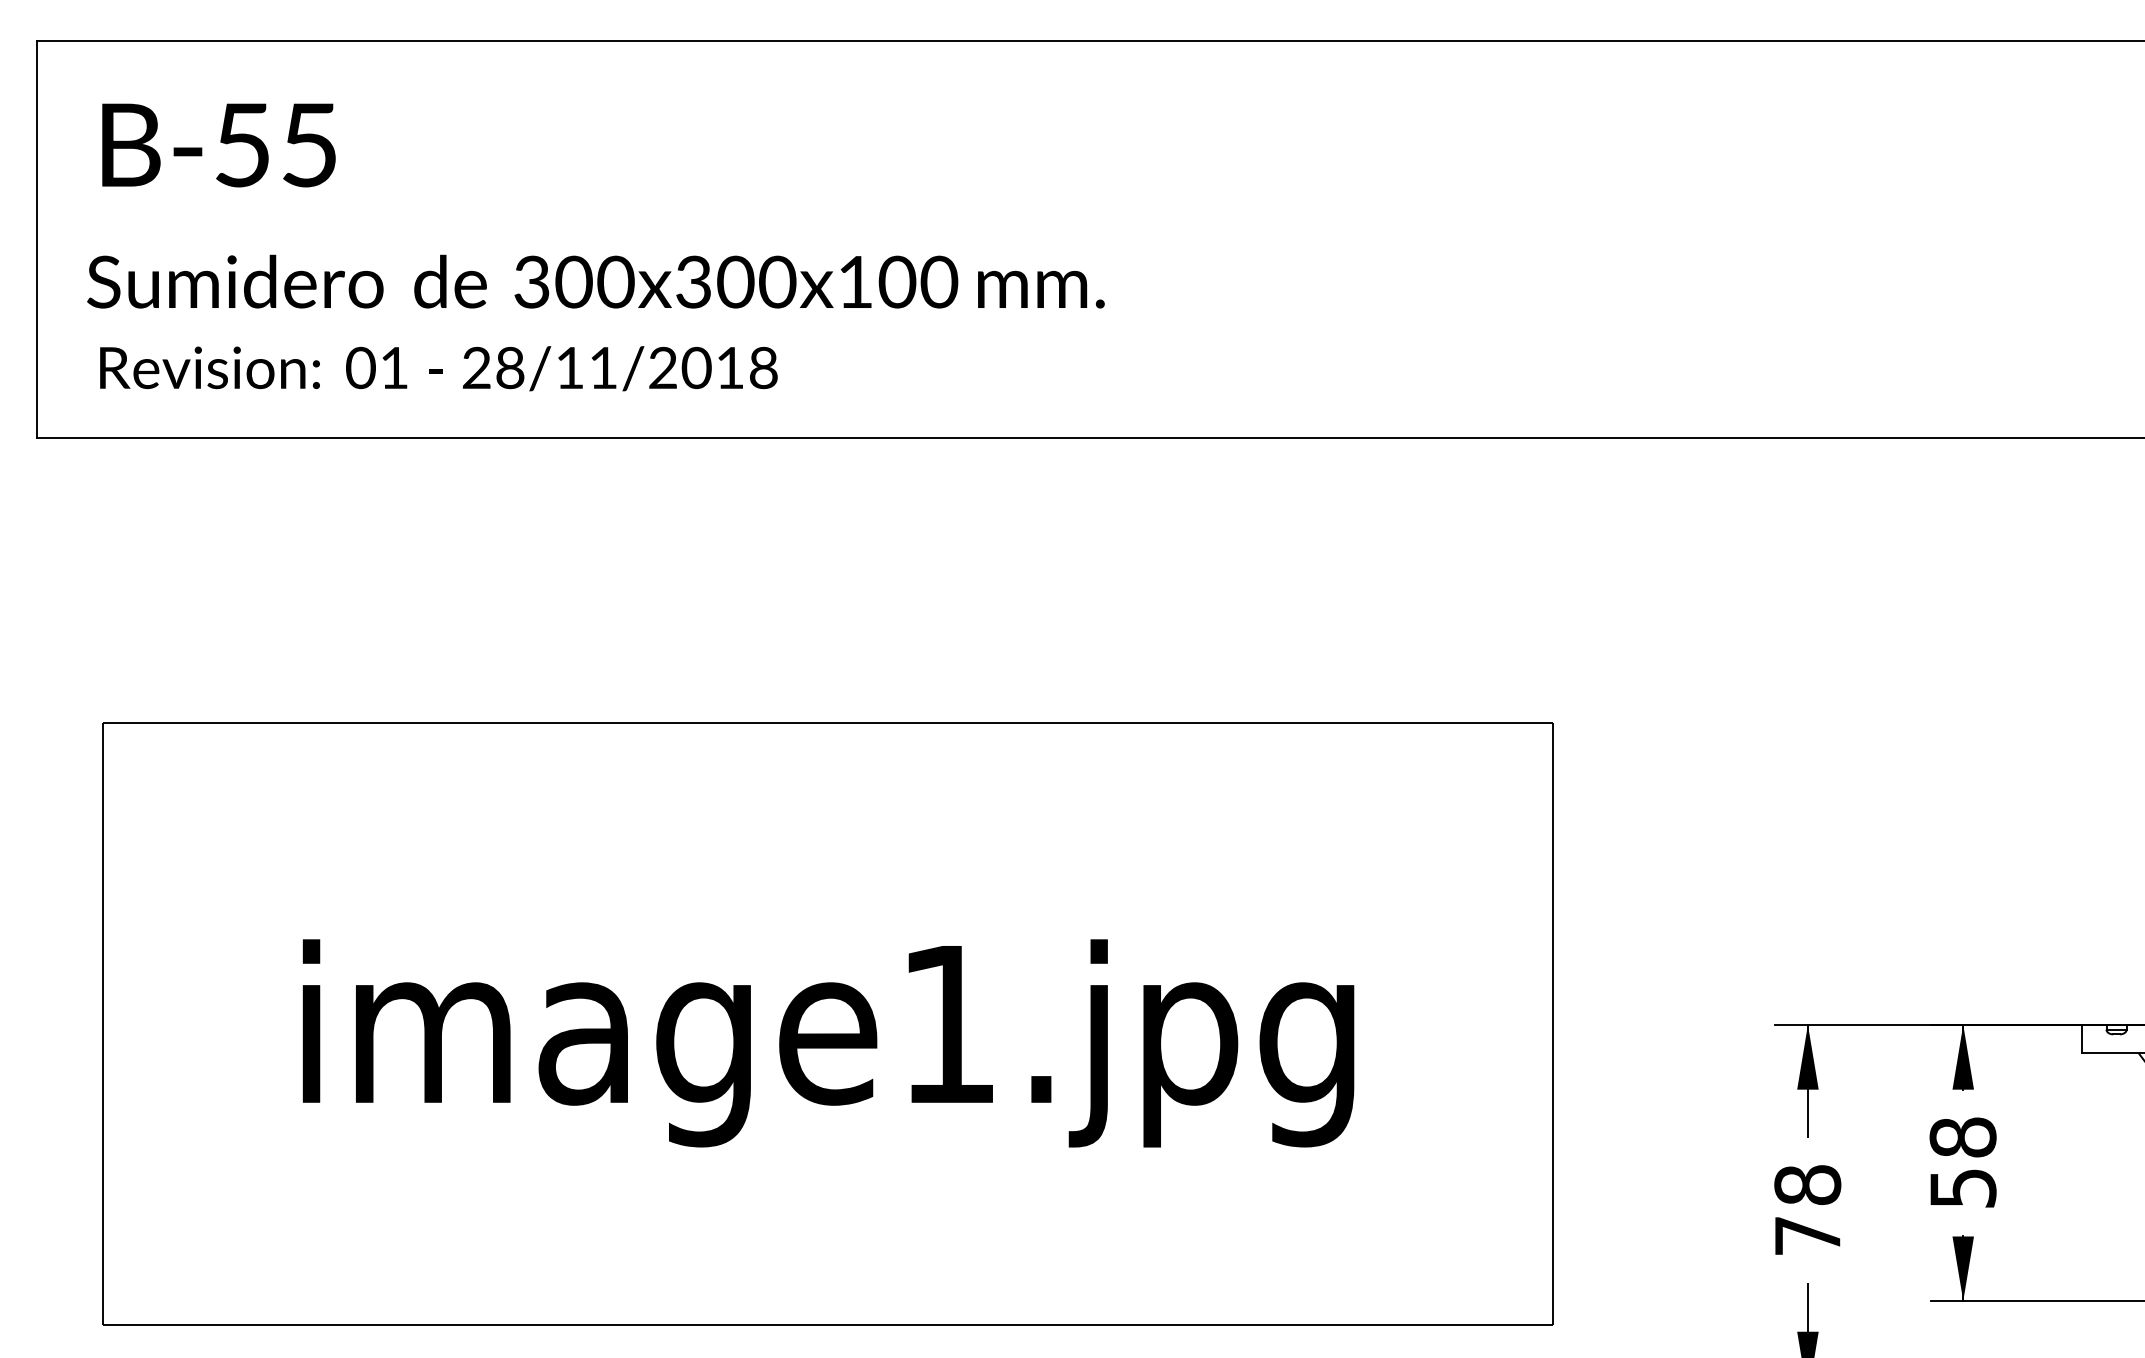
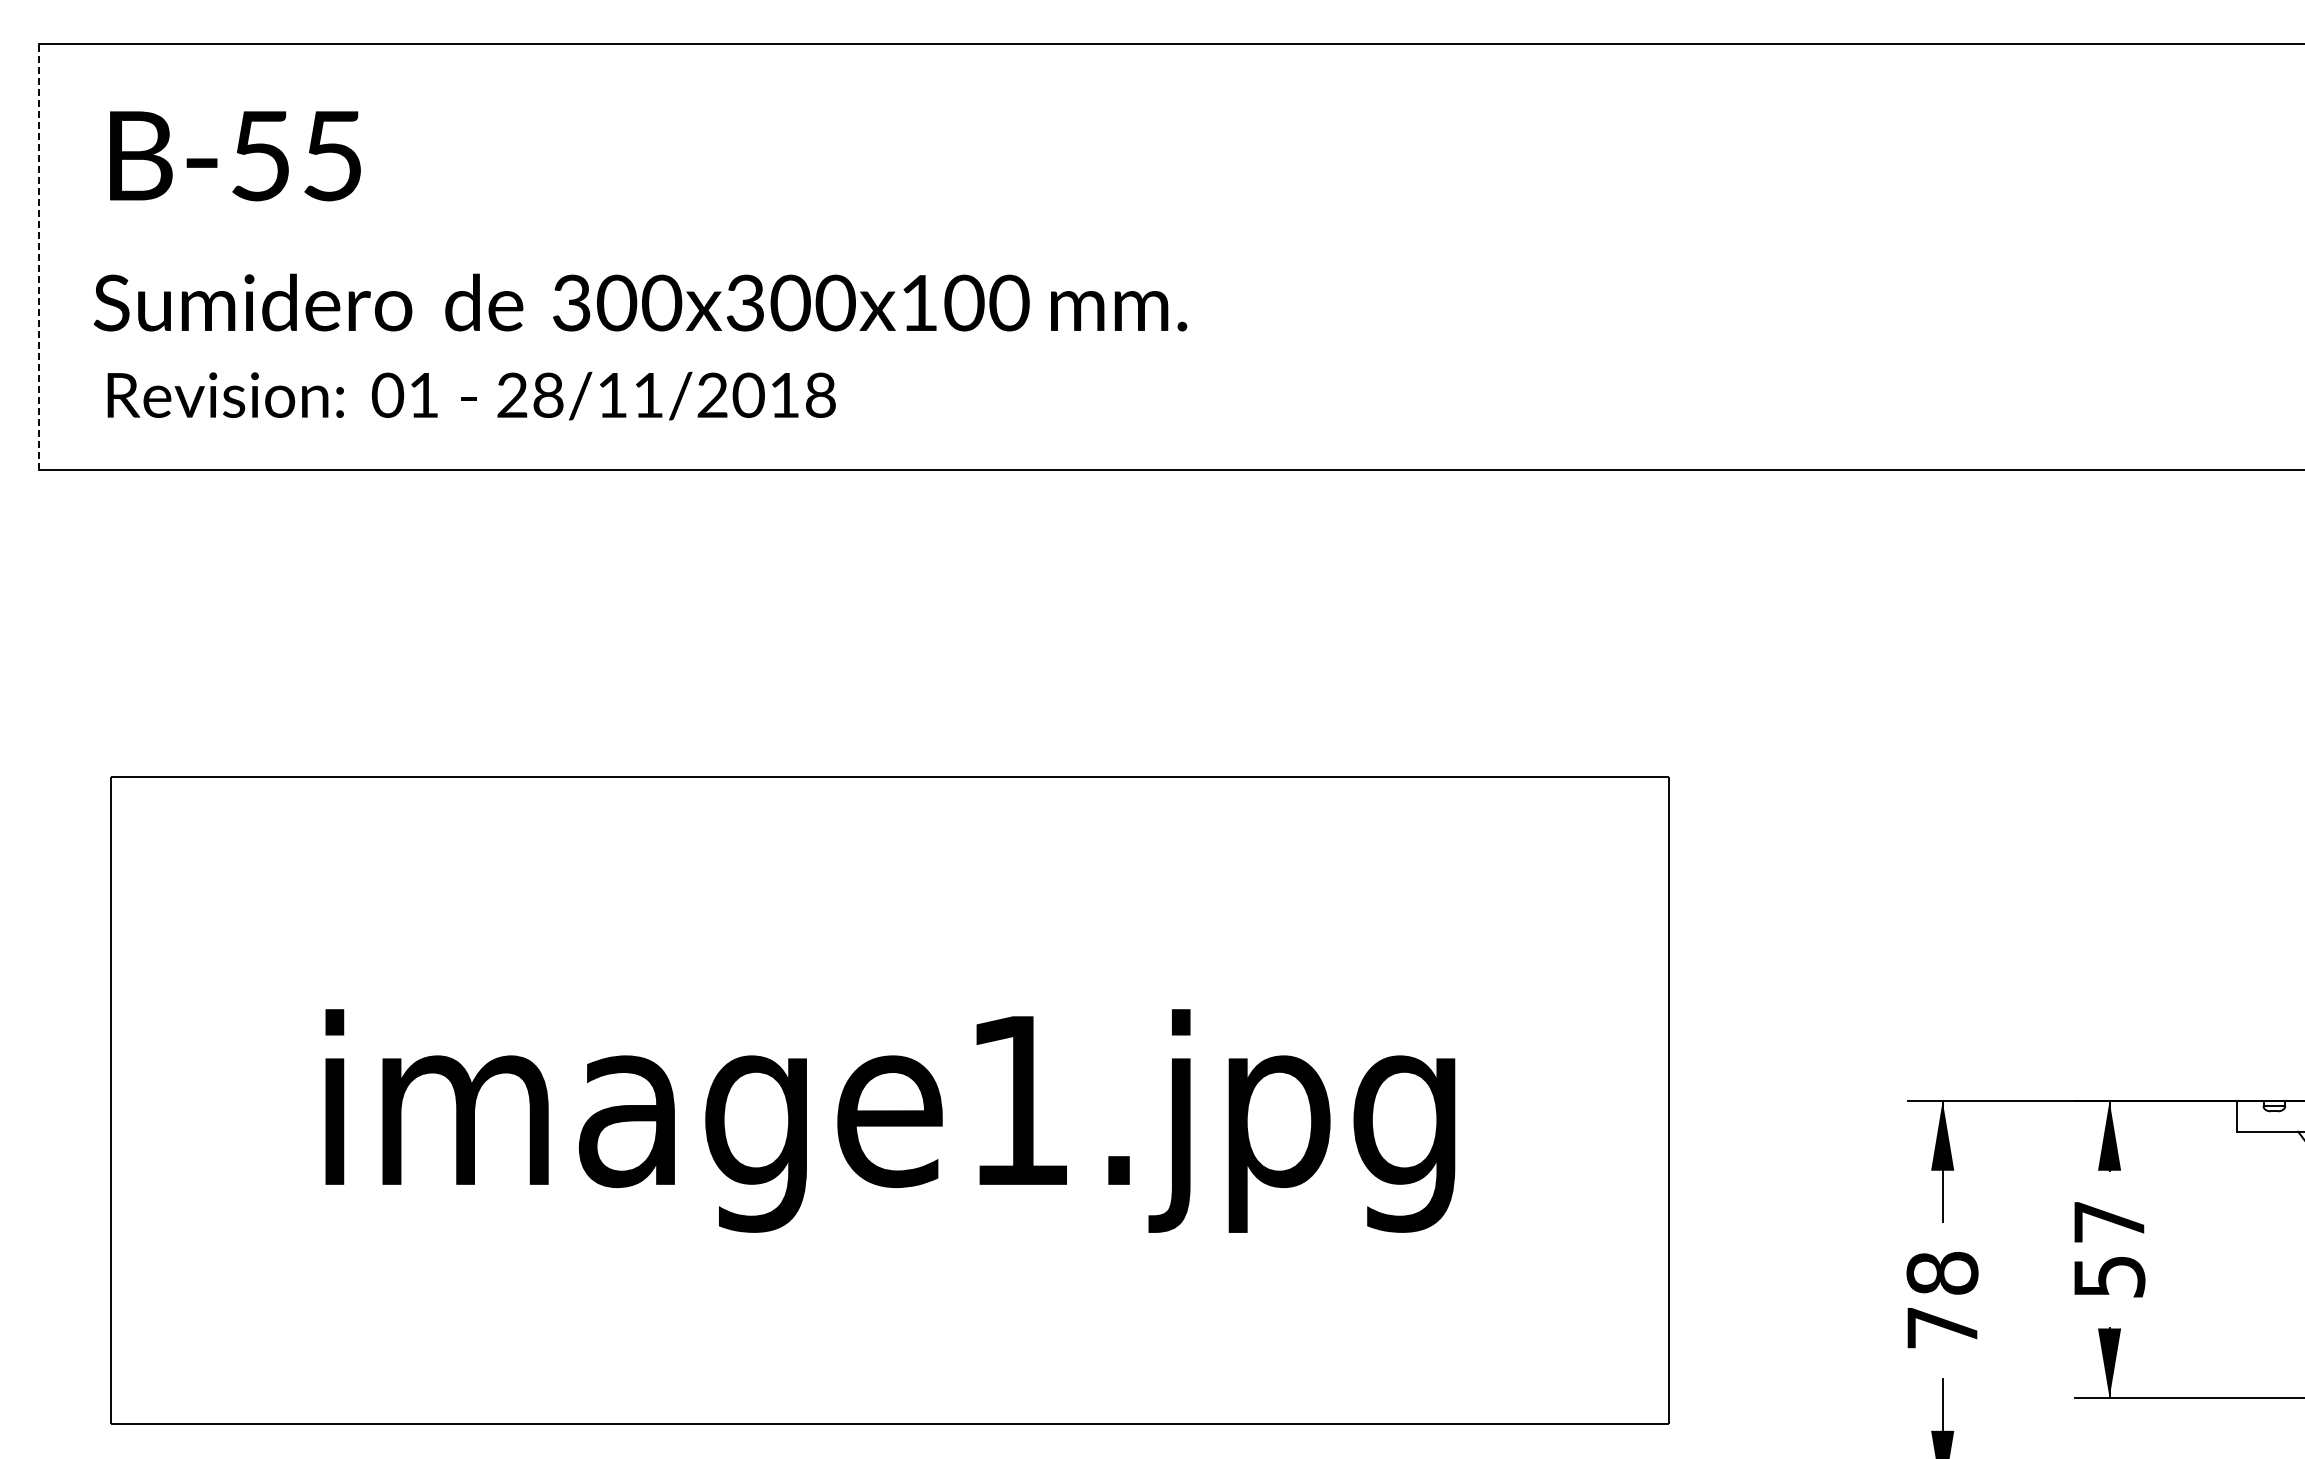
line: (36, 238) -> (39, 256), solid -> dashed
text: (1963, 1136) -> (2109, 1221), 58 -> 57

